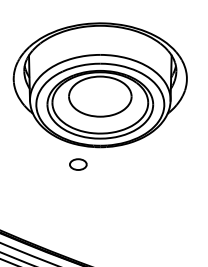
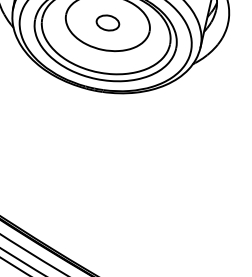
part: (78, 164) -> (108, 22), moved

